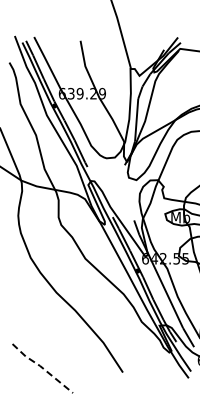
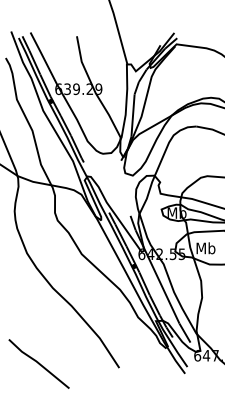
line: (42, 368) -> (38, 363), dashed -> solid

